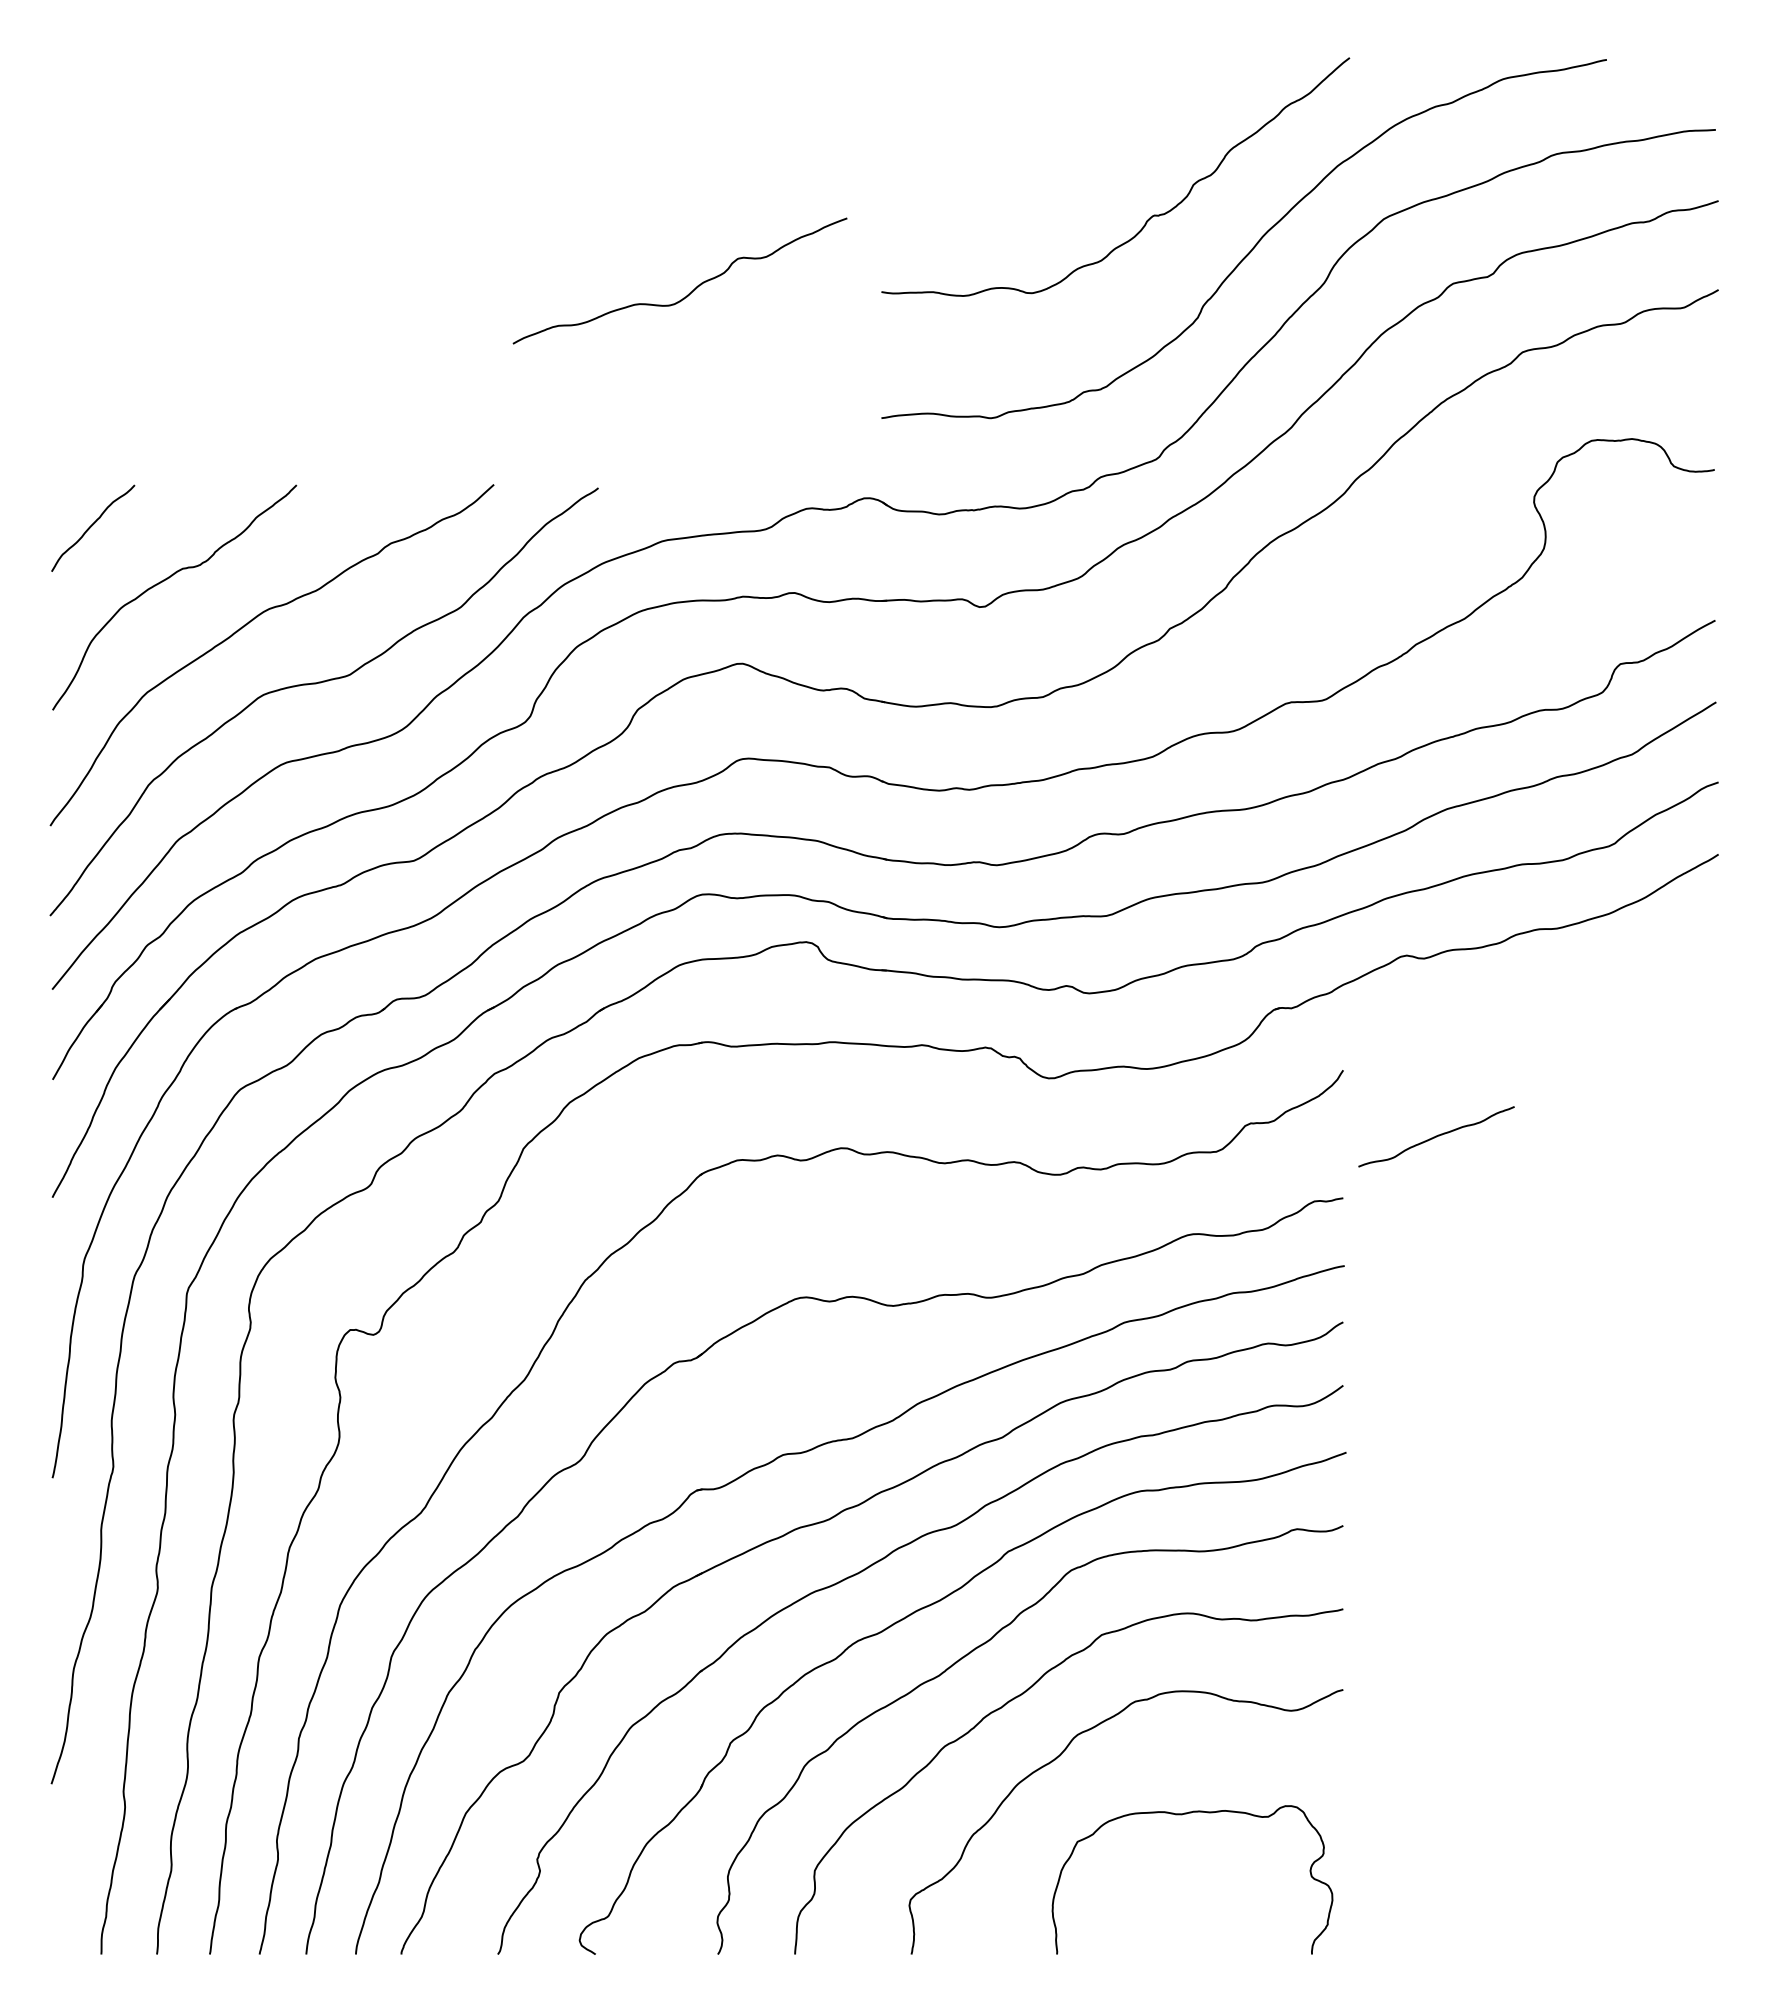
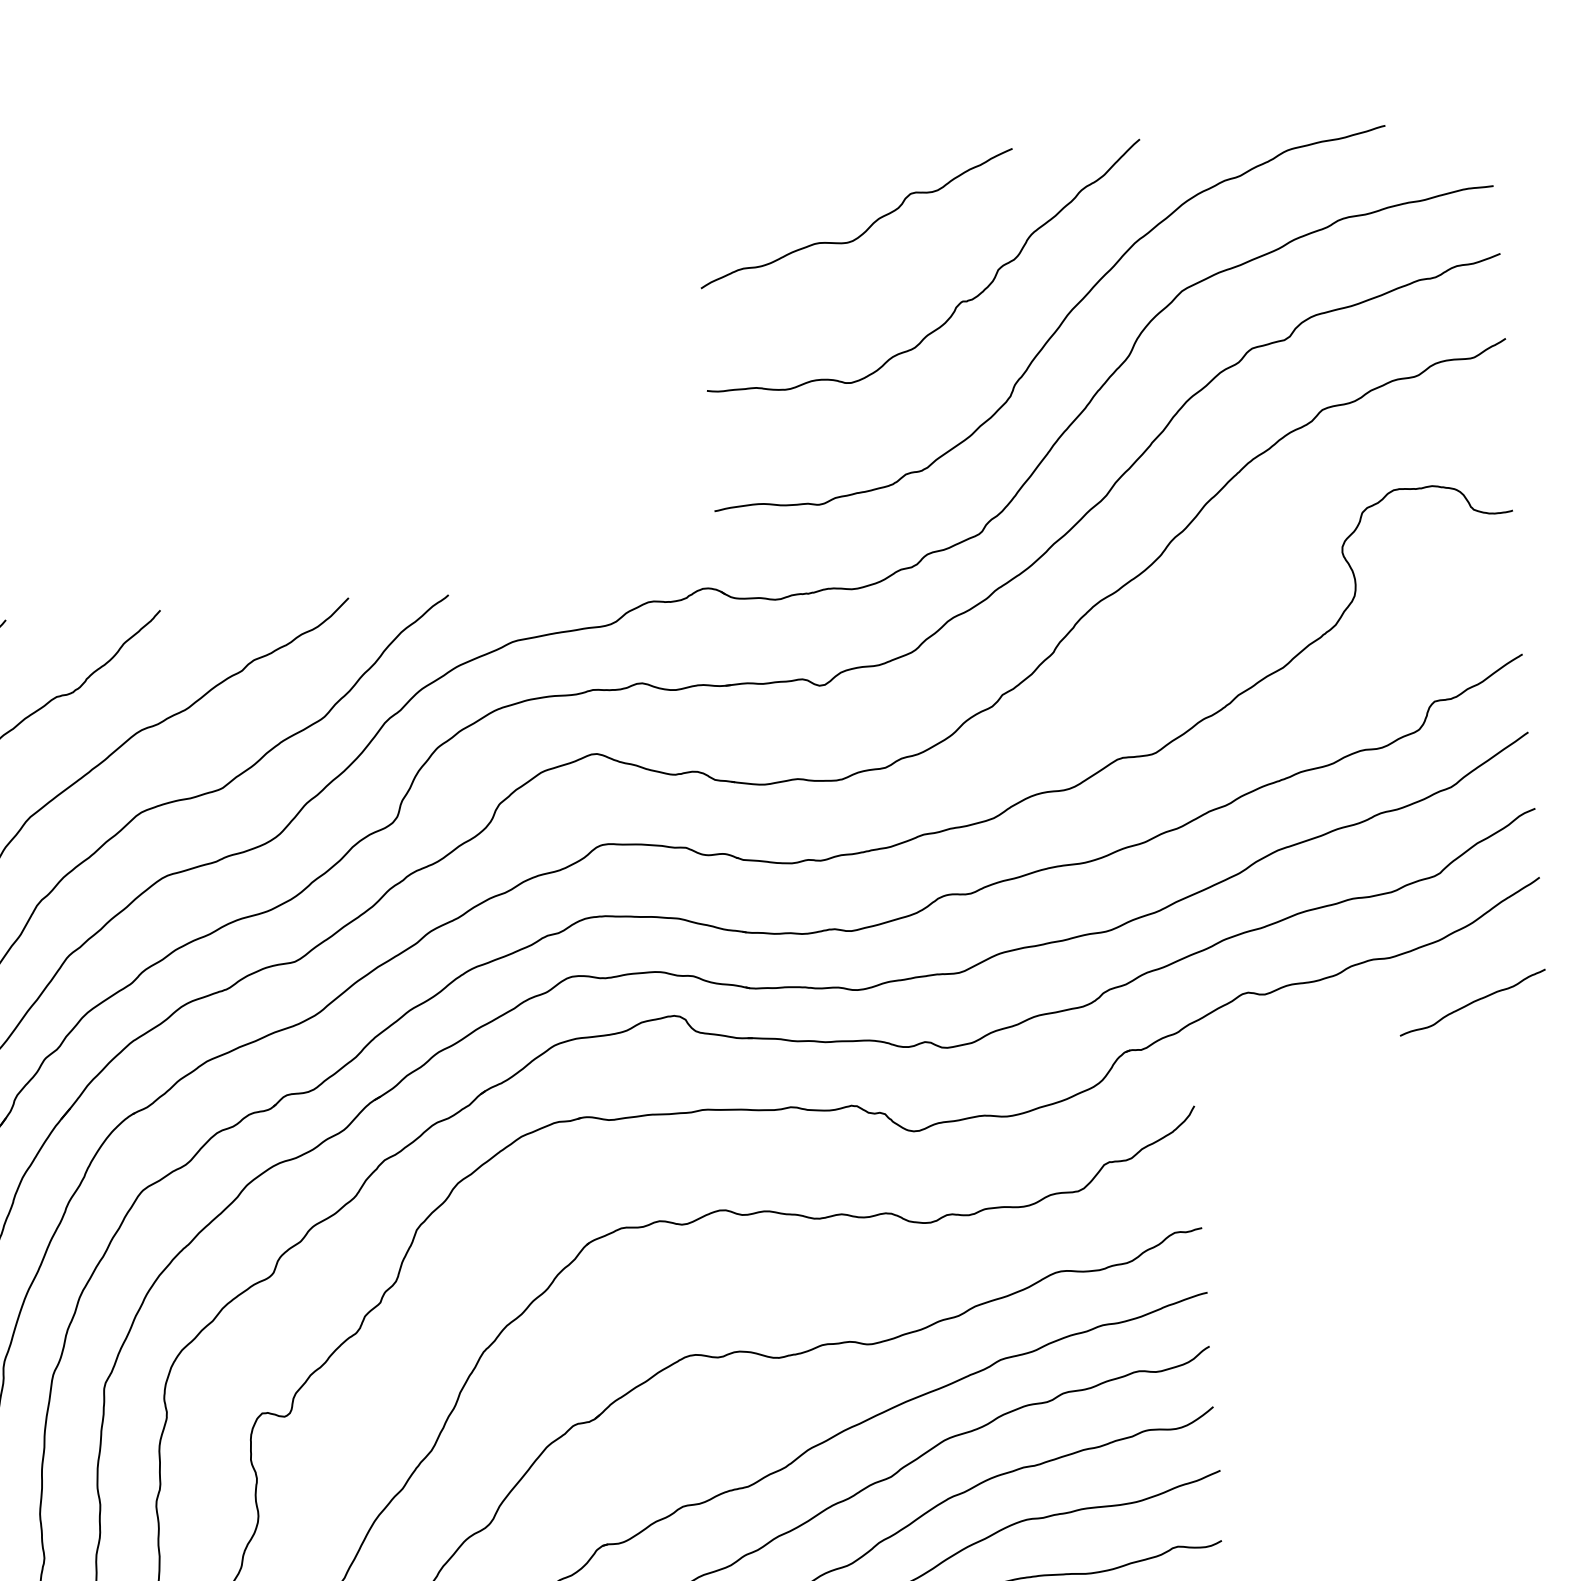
curve: (688, 293) -> (865, 229), moved
curve: (1436, 1136) -> (1472, 1002), moved

